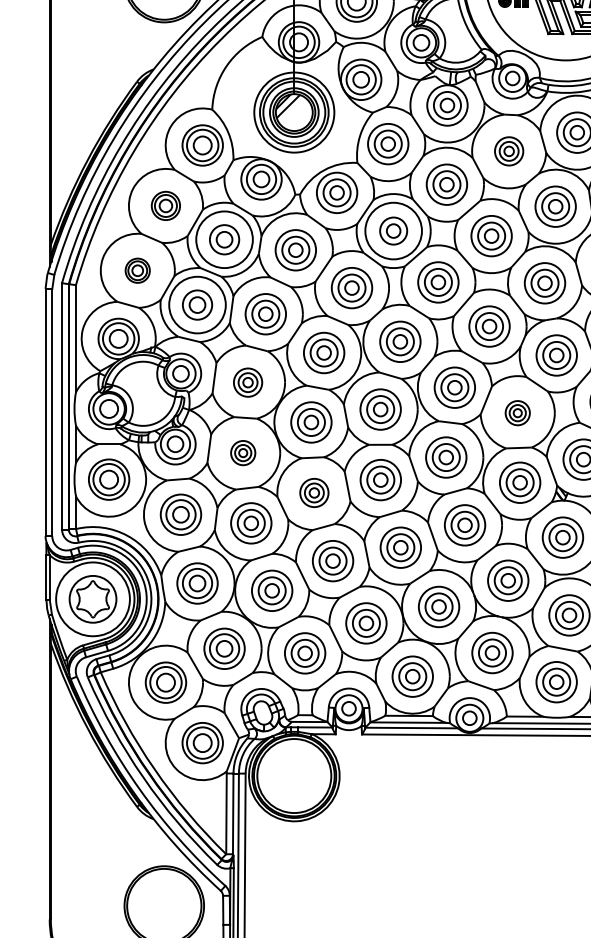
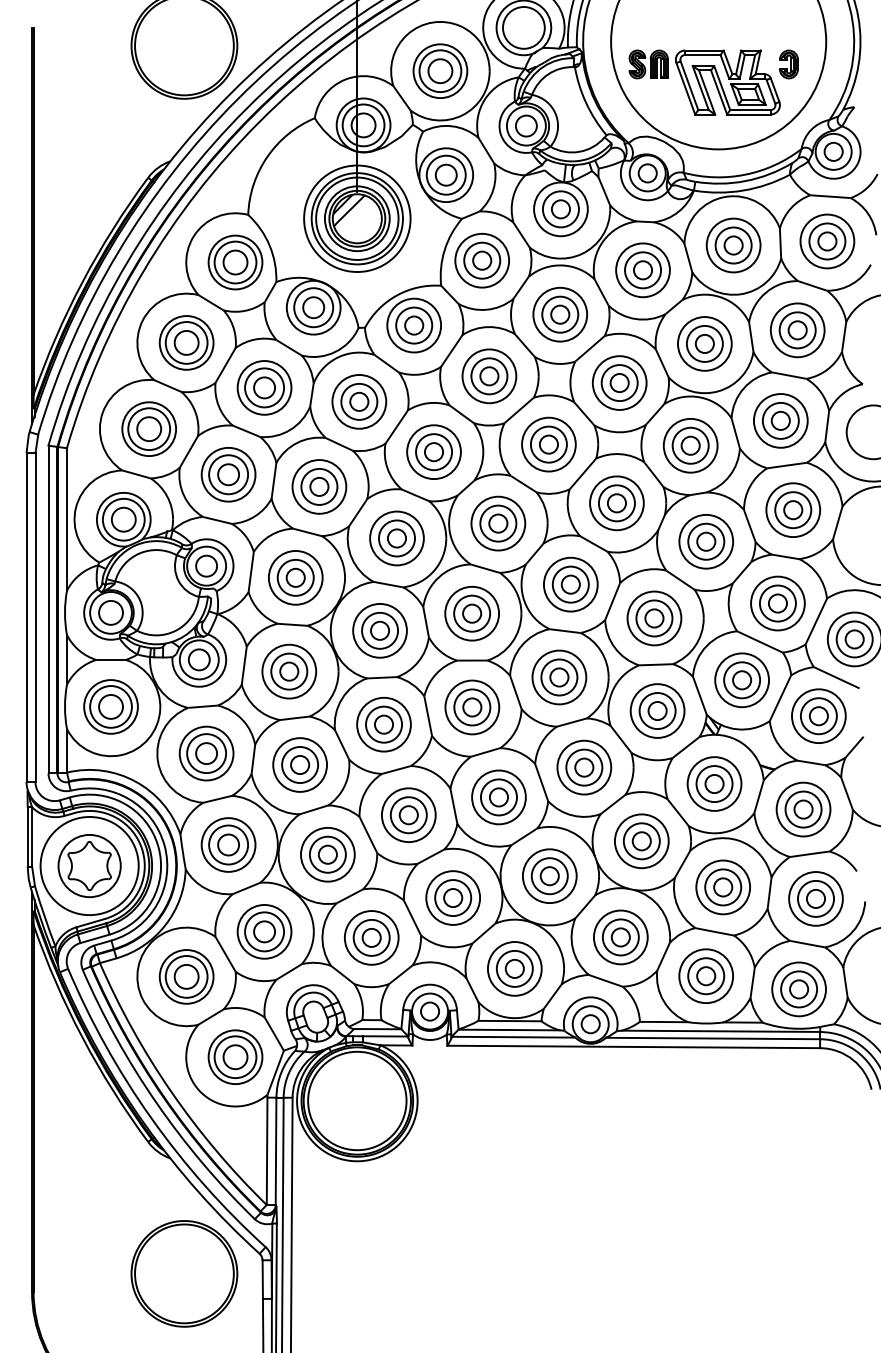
part: (508, 151) -> (642, 270), size x1.43
part: (165, 205) -> (186, 342), size x1.43
circle: (393, 231) -> (489, 376), size x0.71
circle: (224, 239) -> (264, 387), size x0.71
part: (137, 270) -> (148, 428), size x1.67
circle: (197, 304) -> (228, 474), size x0.71
part: (247, 382) -> (295, 577), size x1.43
part: (517, 413) -> (654, 618), size x1.67
part: (243, 453) -> (289, 671), size x1.67
part: (314, 492) -> (383, 724), size x1.43

